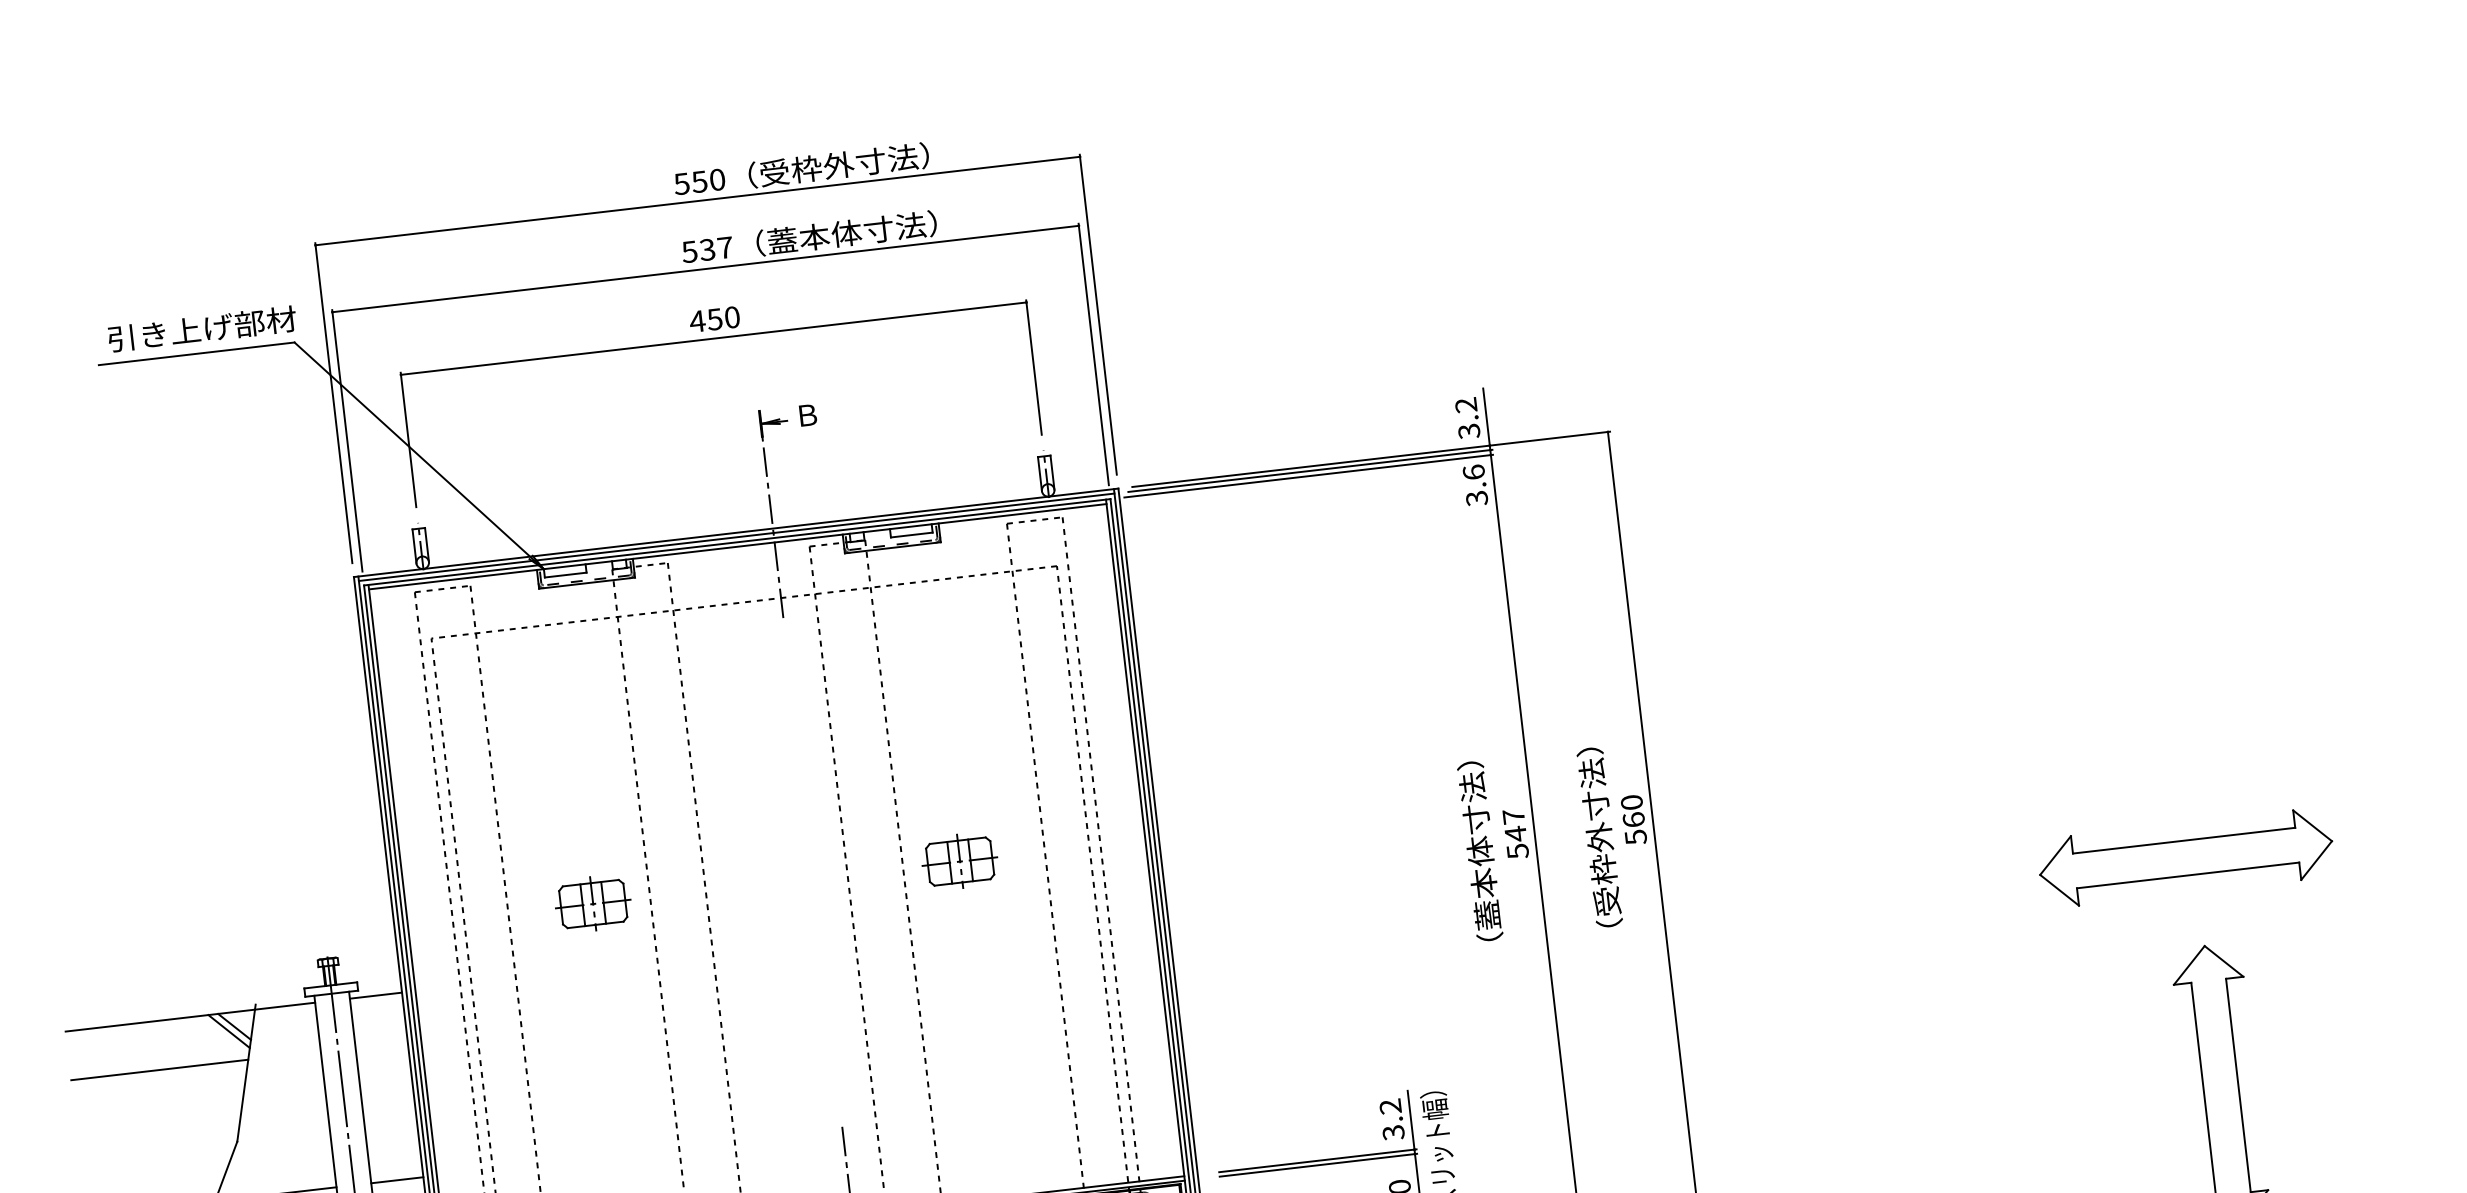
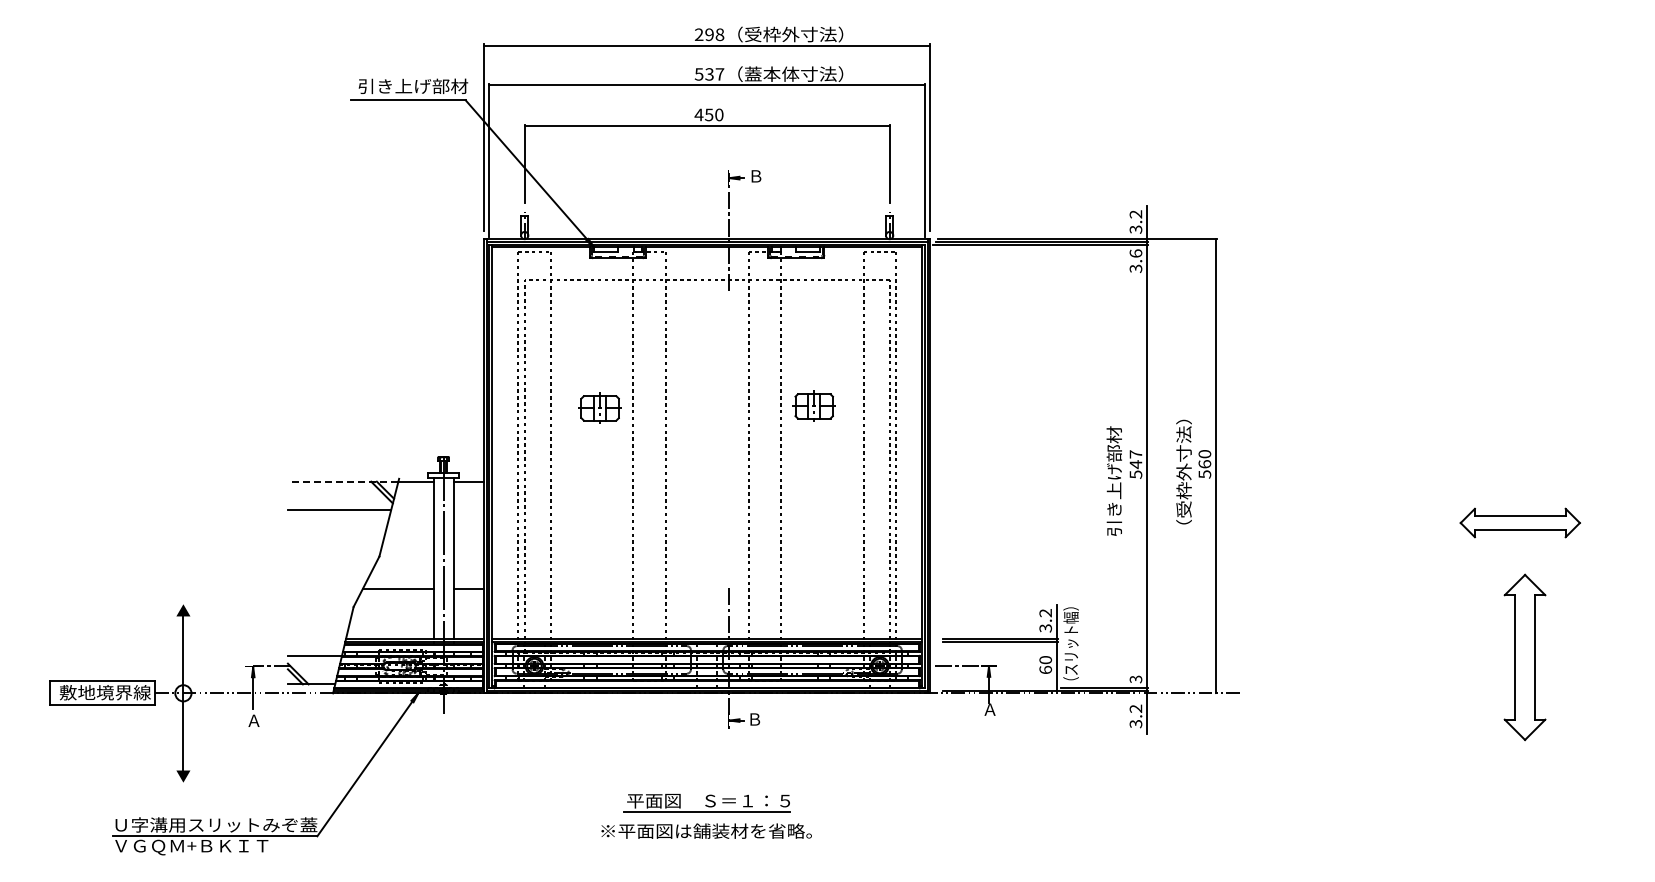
text: (699, 181) -> (709, 34), 550 -> 298
part: (2186, 857) -> (1520, 522), size x0.7
part: (958, 860) -> (813, 405), moved
text: (1481, 860) -> (1114, 477), （蓋本体寸法） -> 引き上げ部材
part: (591, 902) -> (599, 407), moved
line: (159, 1020) -> (342, 481), solid -> dashed

